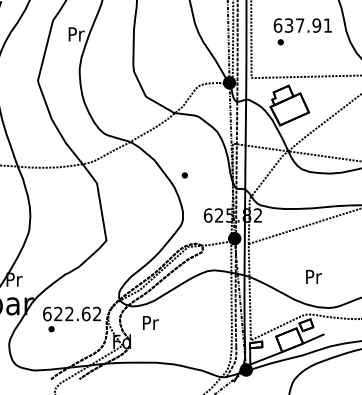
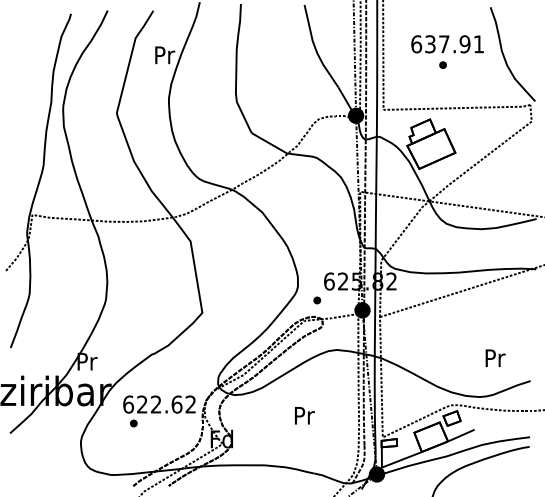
part: (280, 41) -> (442, 64), moved
part: (185, 175) -> (317, 300), moved
text: (313, 276) -> (495, 357), moved
text: (150, 322) -> (304, 415), moved

